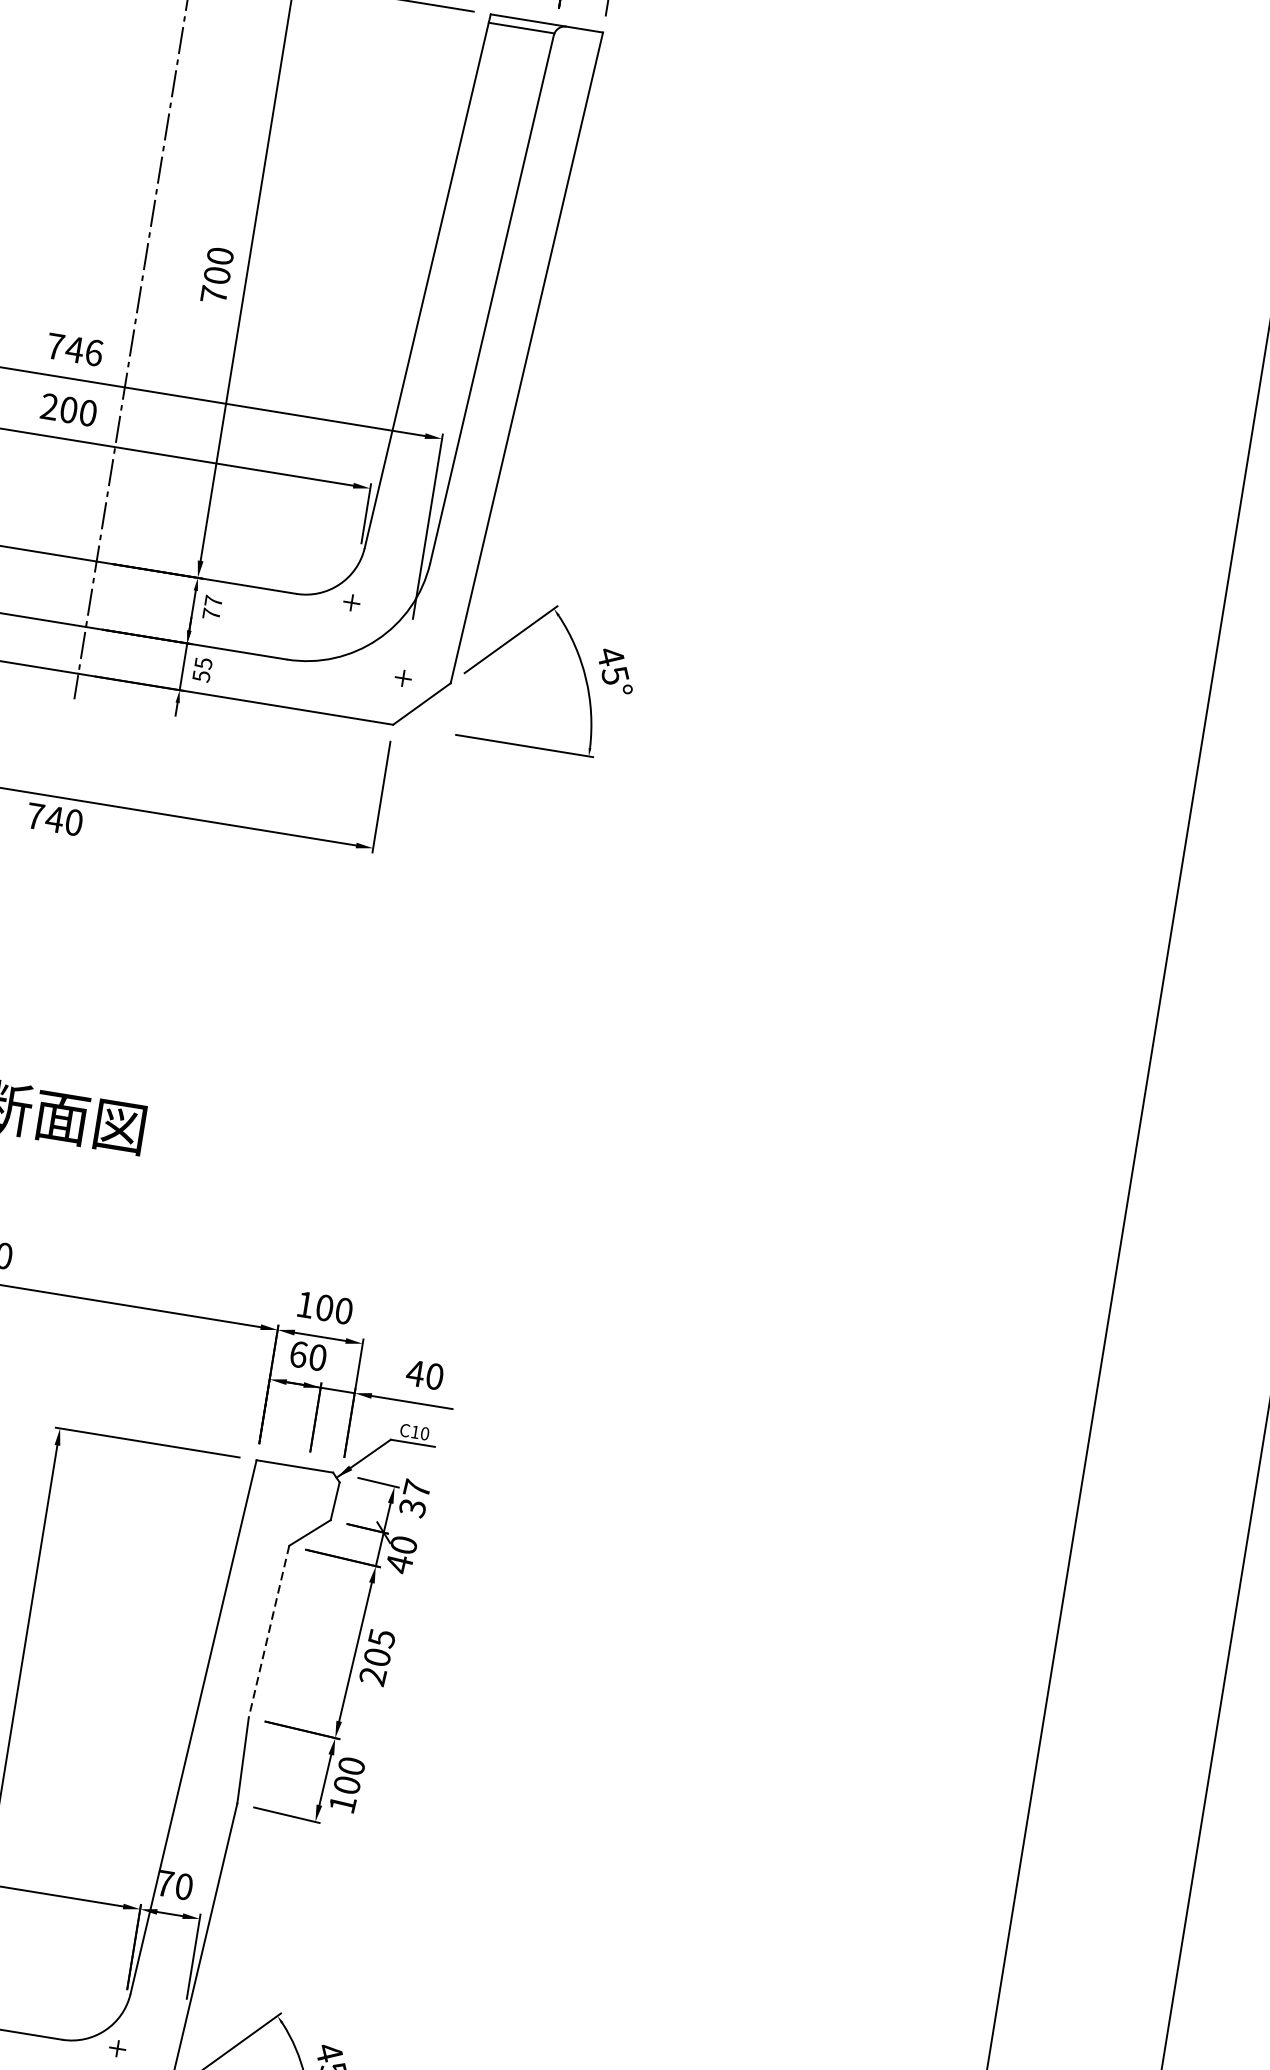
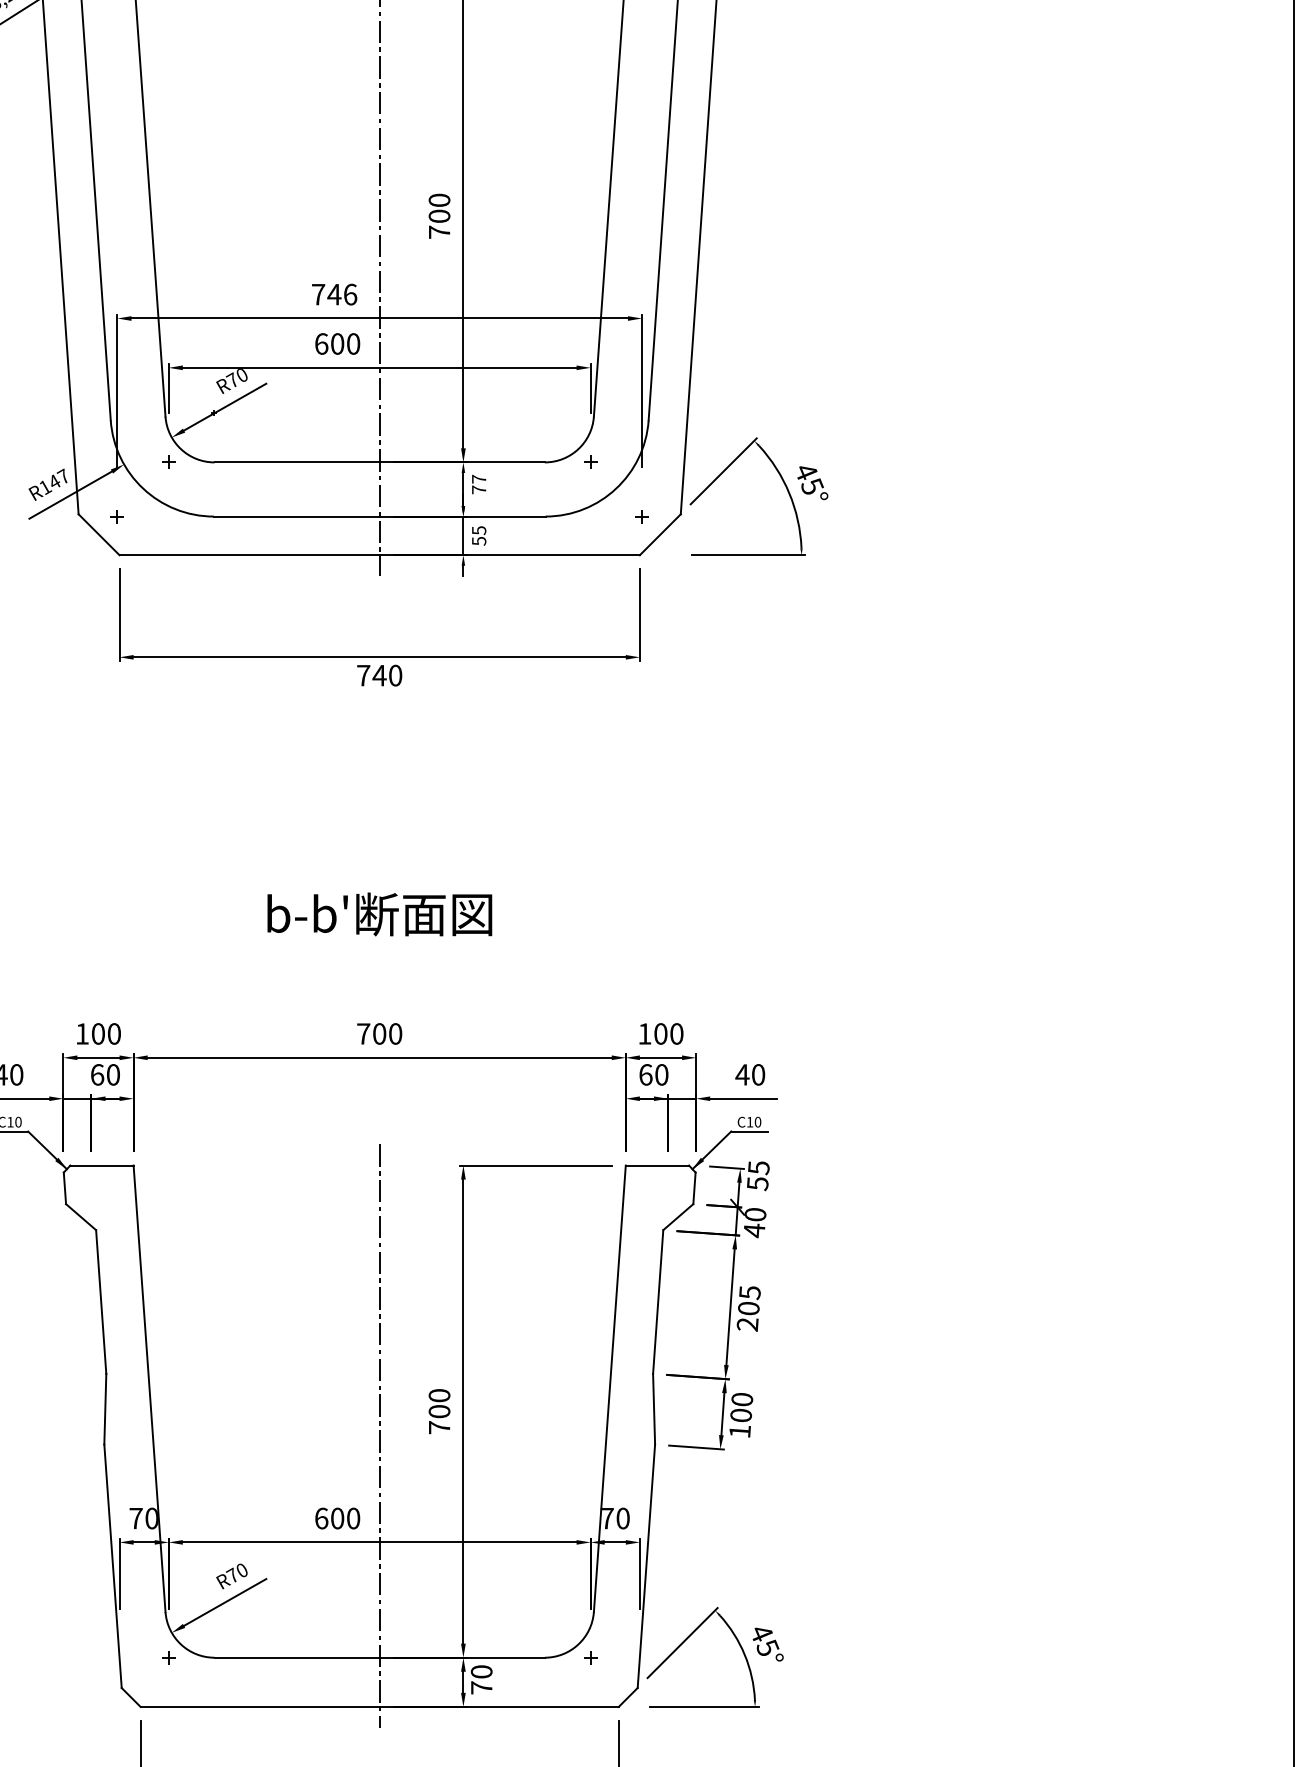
text: (49, 406) -> (321, 343), 200 -> 600
text: (414, 1496) -> (757, 1174), 37 -> 55
line: (269, 1632) -> (658, 1302), dashed -> solid

